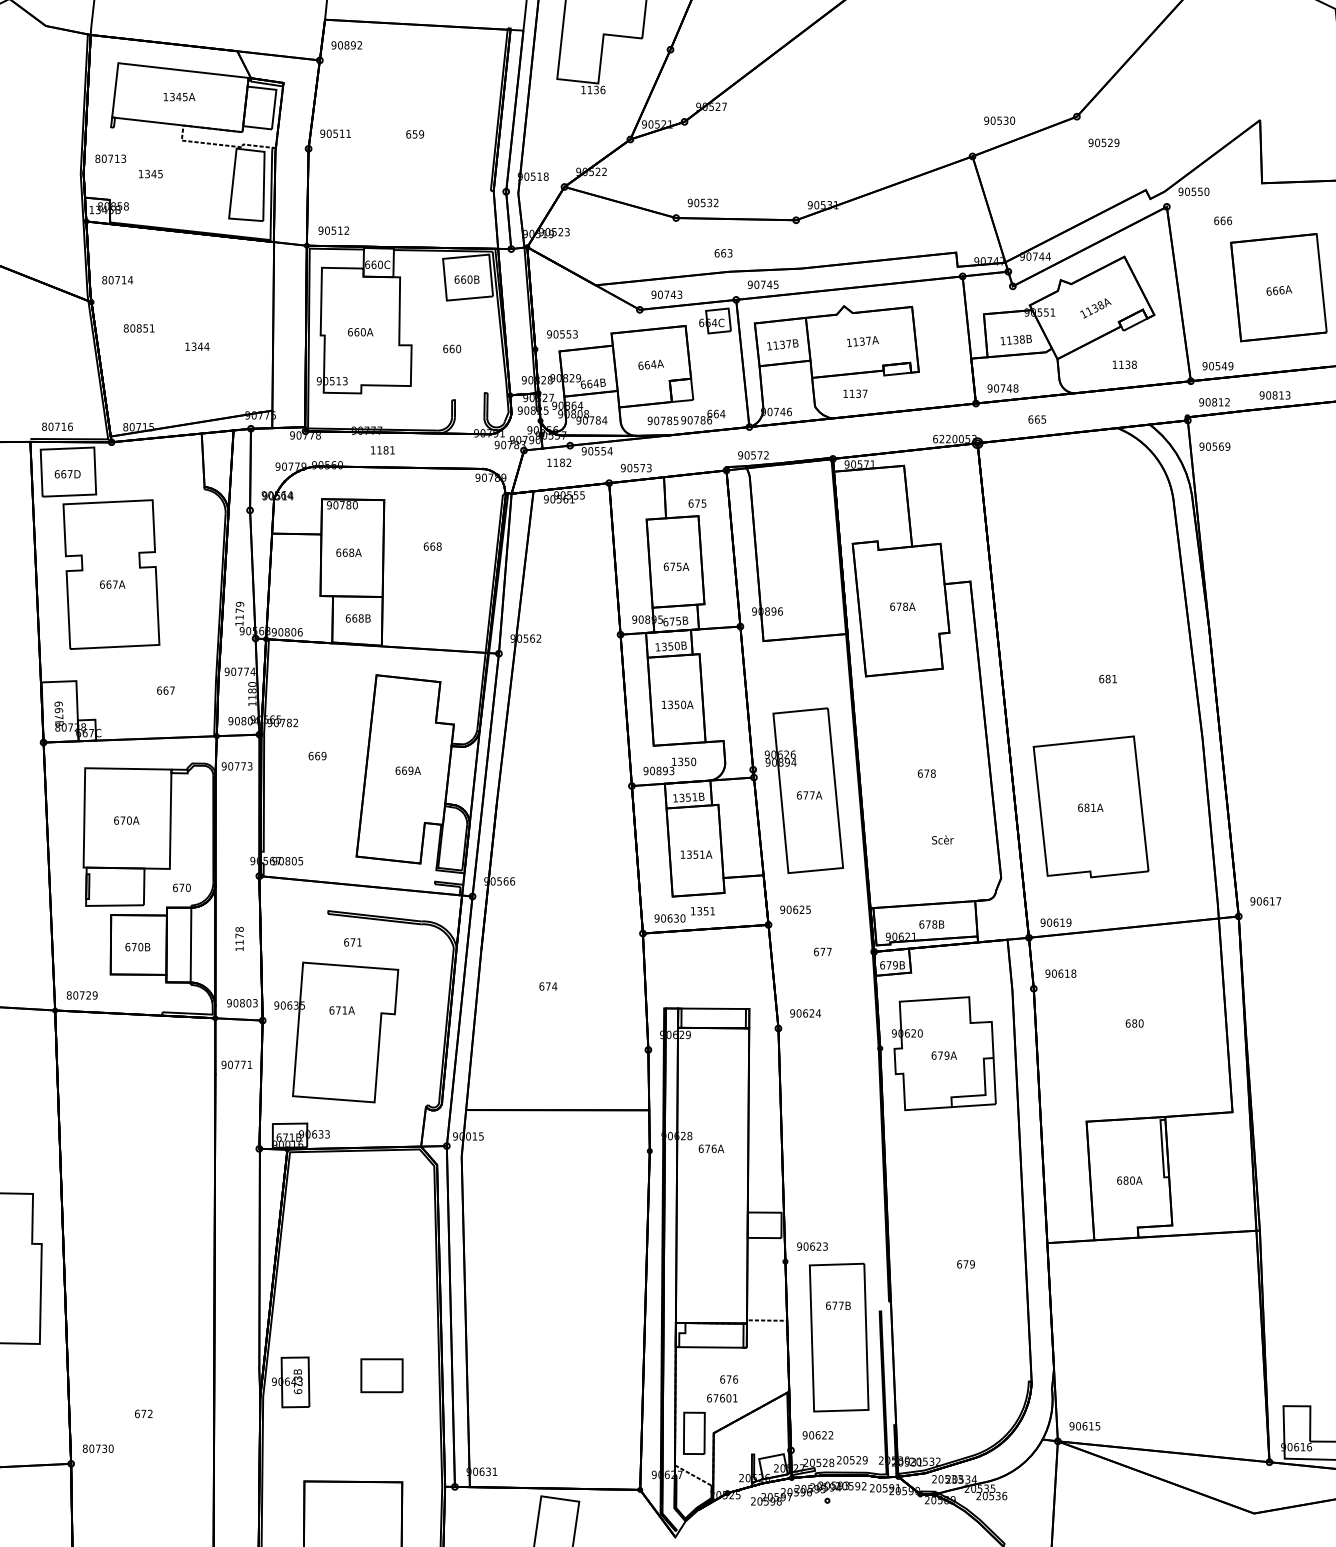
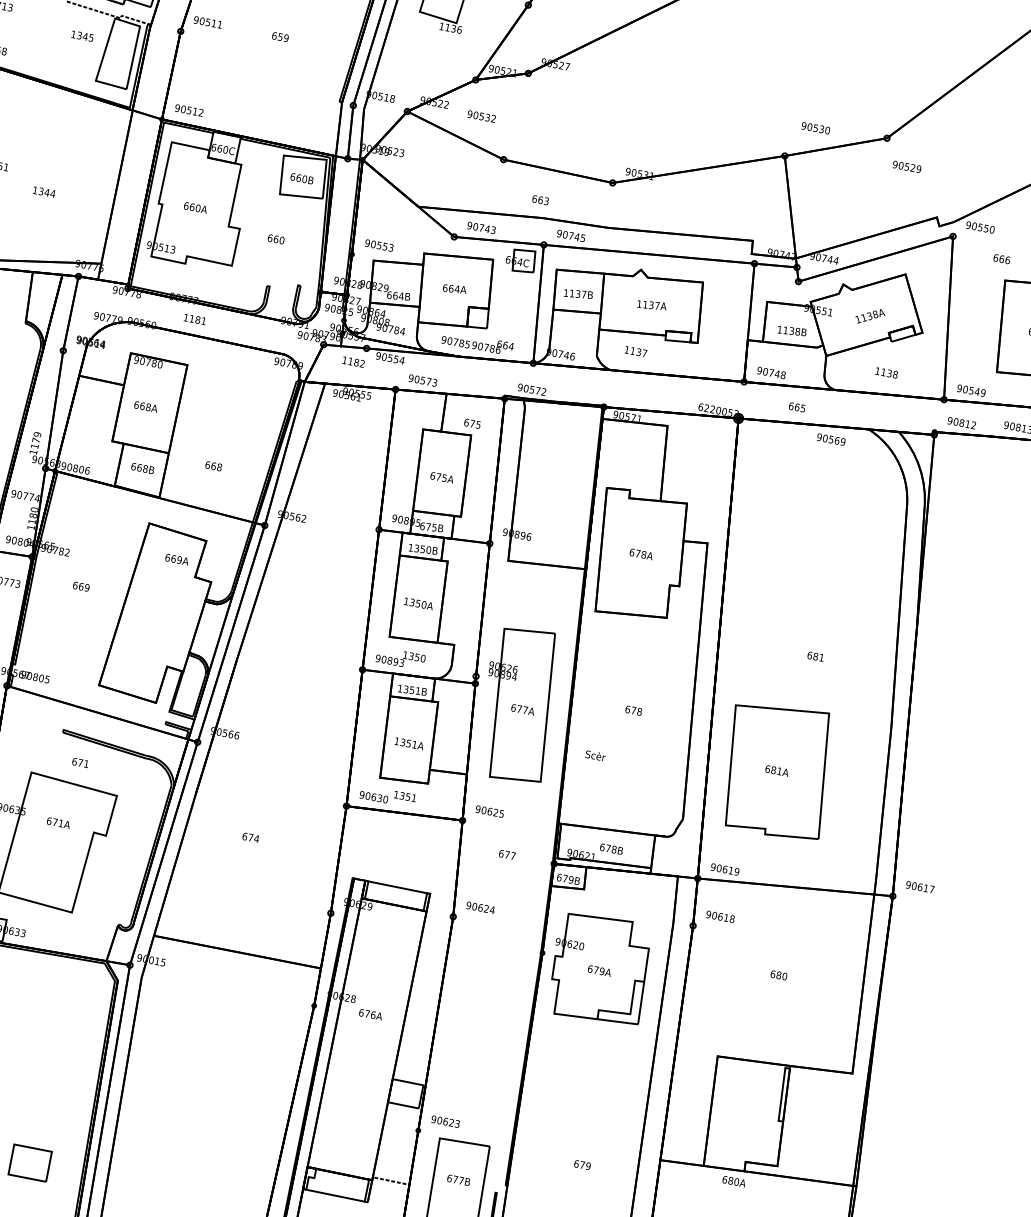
text: (150, 173) -> (82, 35), moved
text: (702, 202) -> (481, 115), moved
text: (1214, 446) -> (830, 439), moved
text: (432, 546) -> (213, 466), moved
text: (407, 770) -> (176, 559), moved
text: (942, 839) -> (595, 755), moved
text: (1129, 1180) -> (734, 1181), moved

